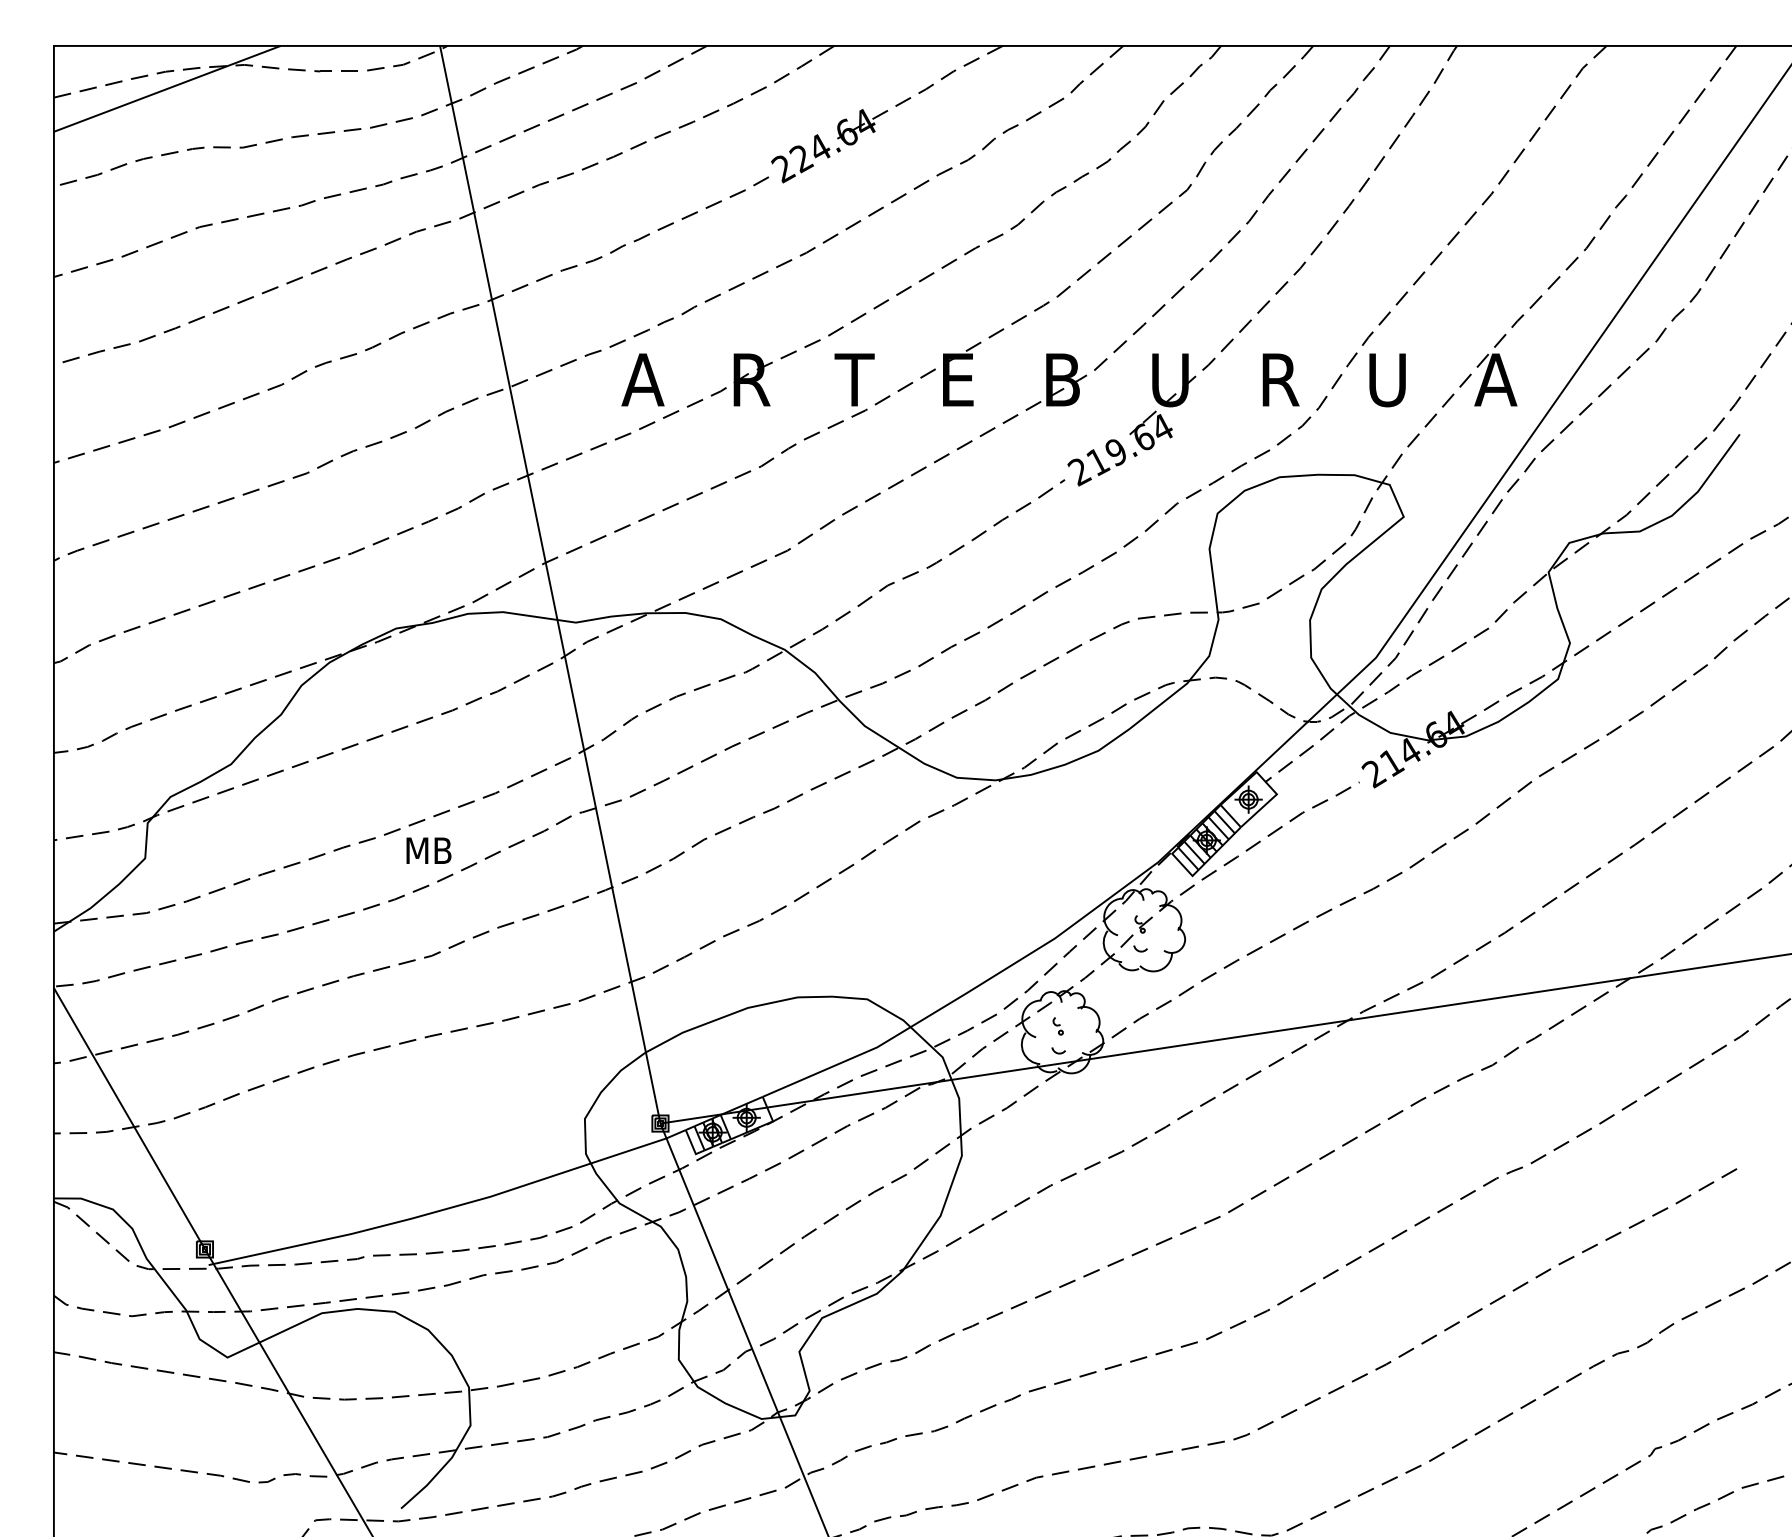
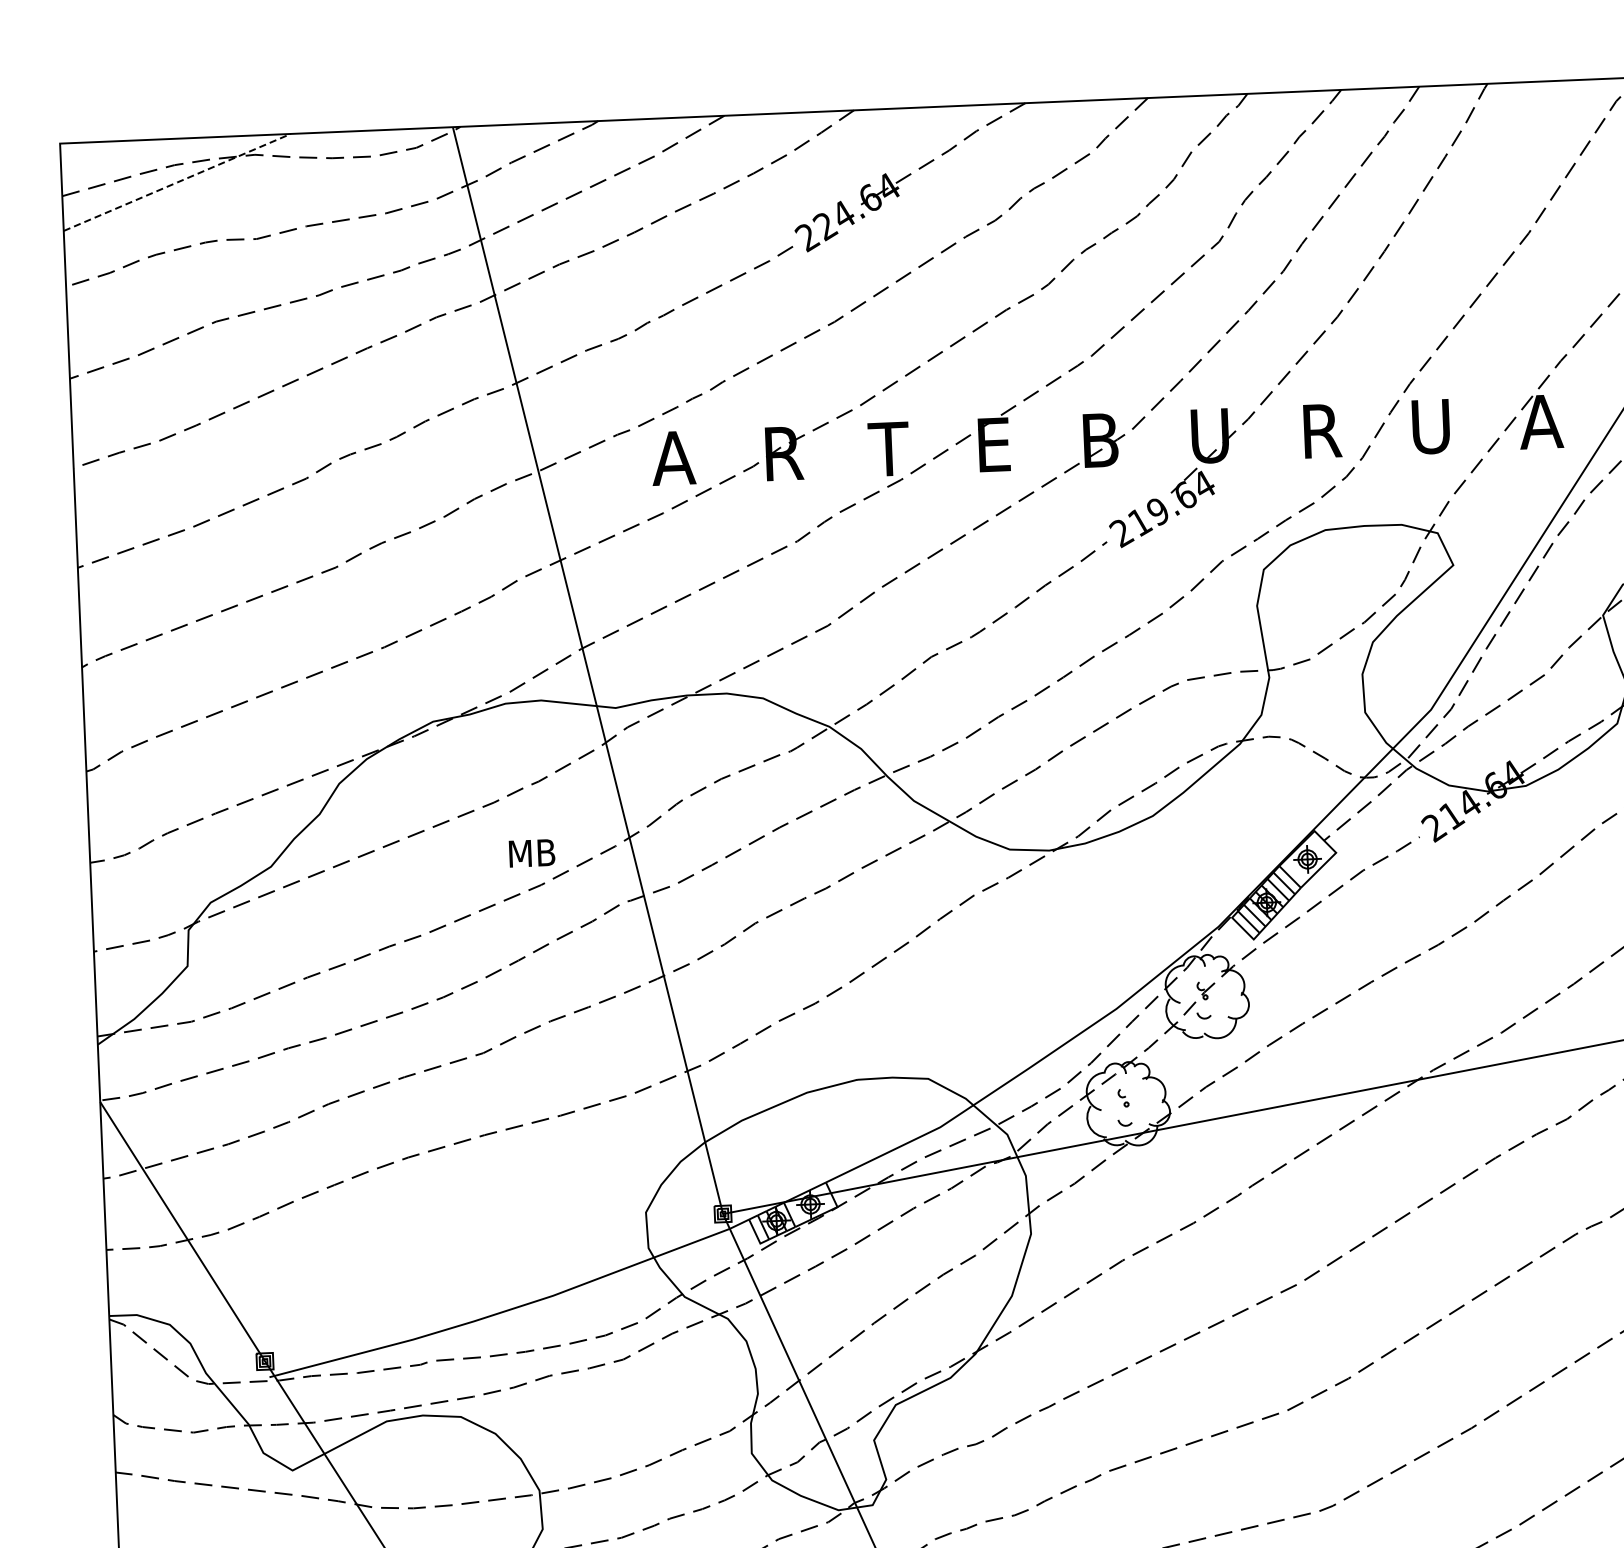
line: (167, 88) -> (177, 182), solid -> dashed
text: (428, 850) -> (531, 853), moved

